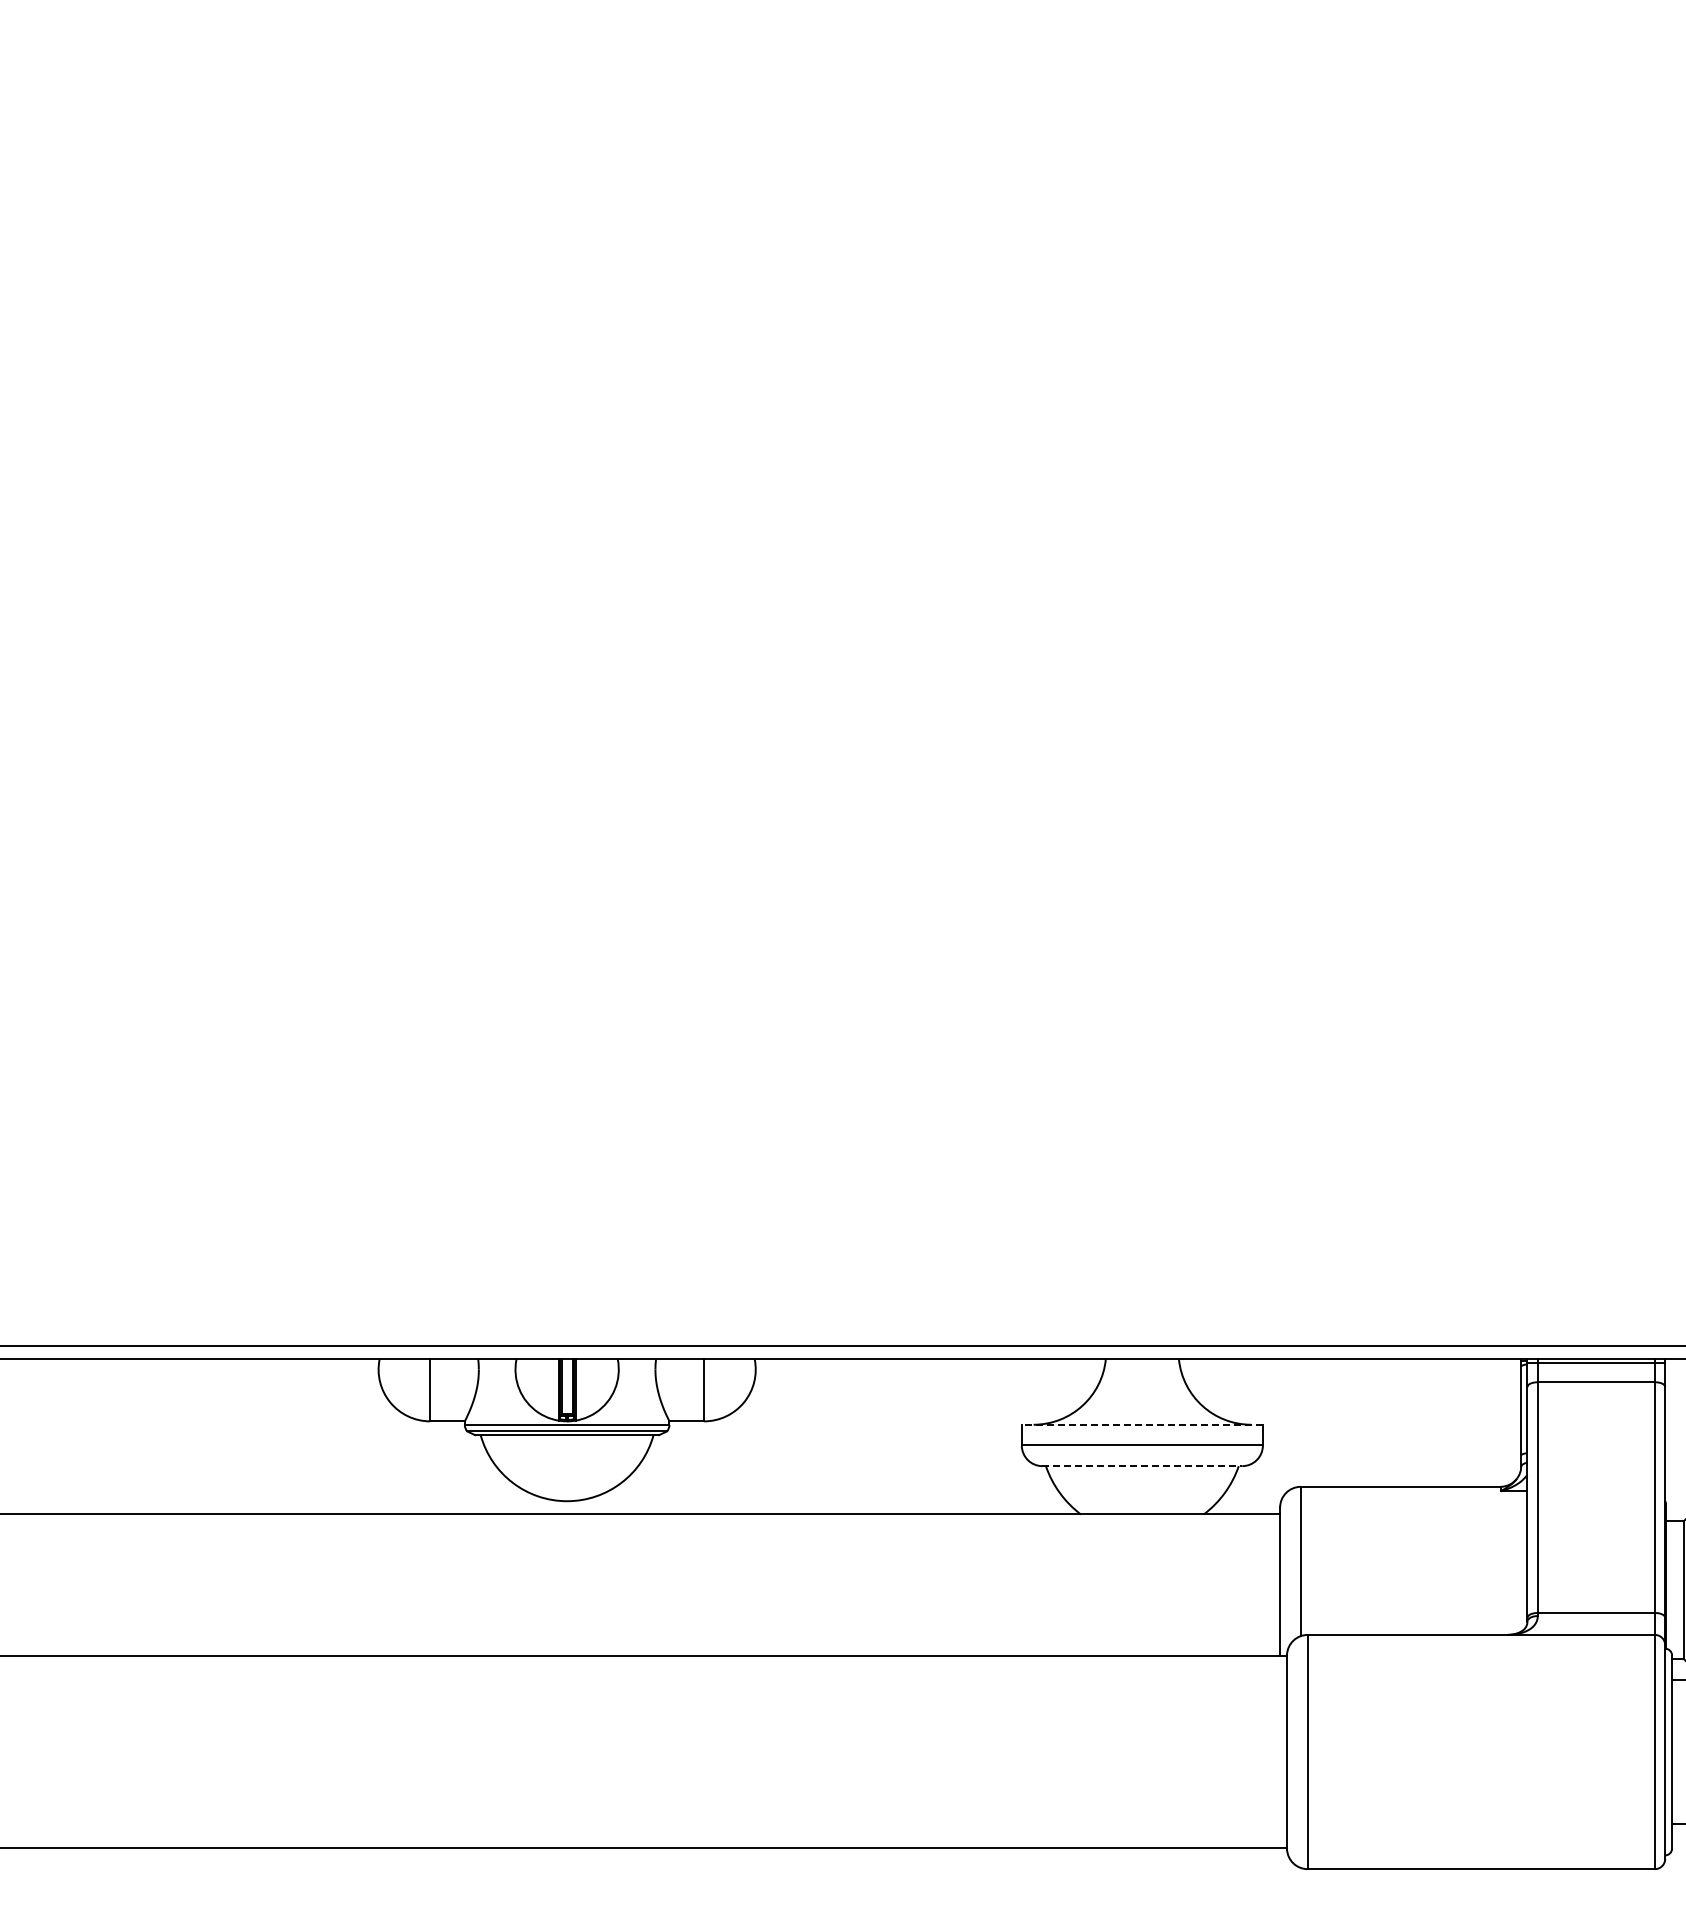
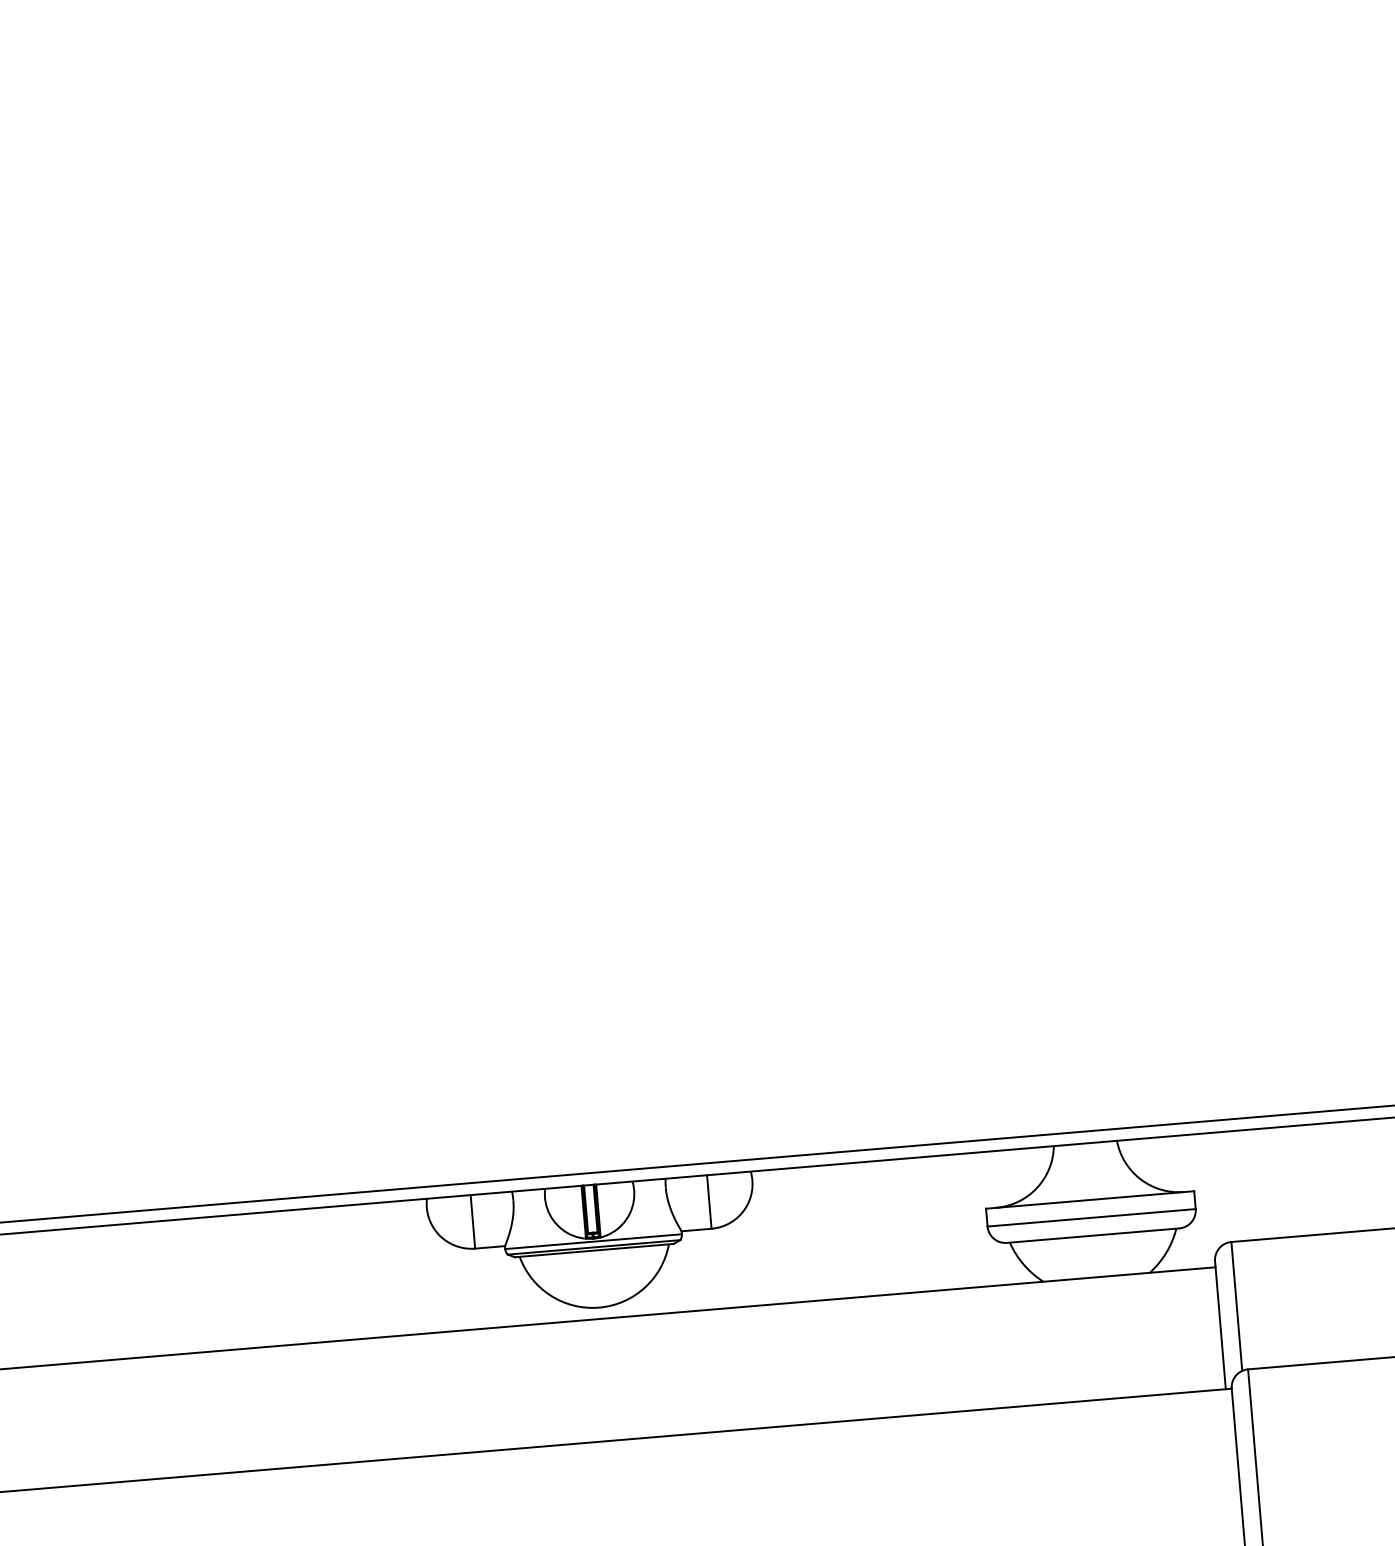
line: (1142, 1424) -> (1090, 1199), dashed -> solid
line: (1142, 1466) -> (1093, 1235), dashed -> solid

